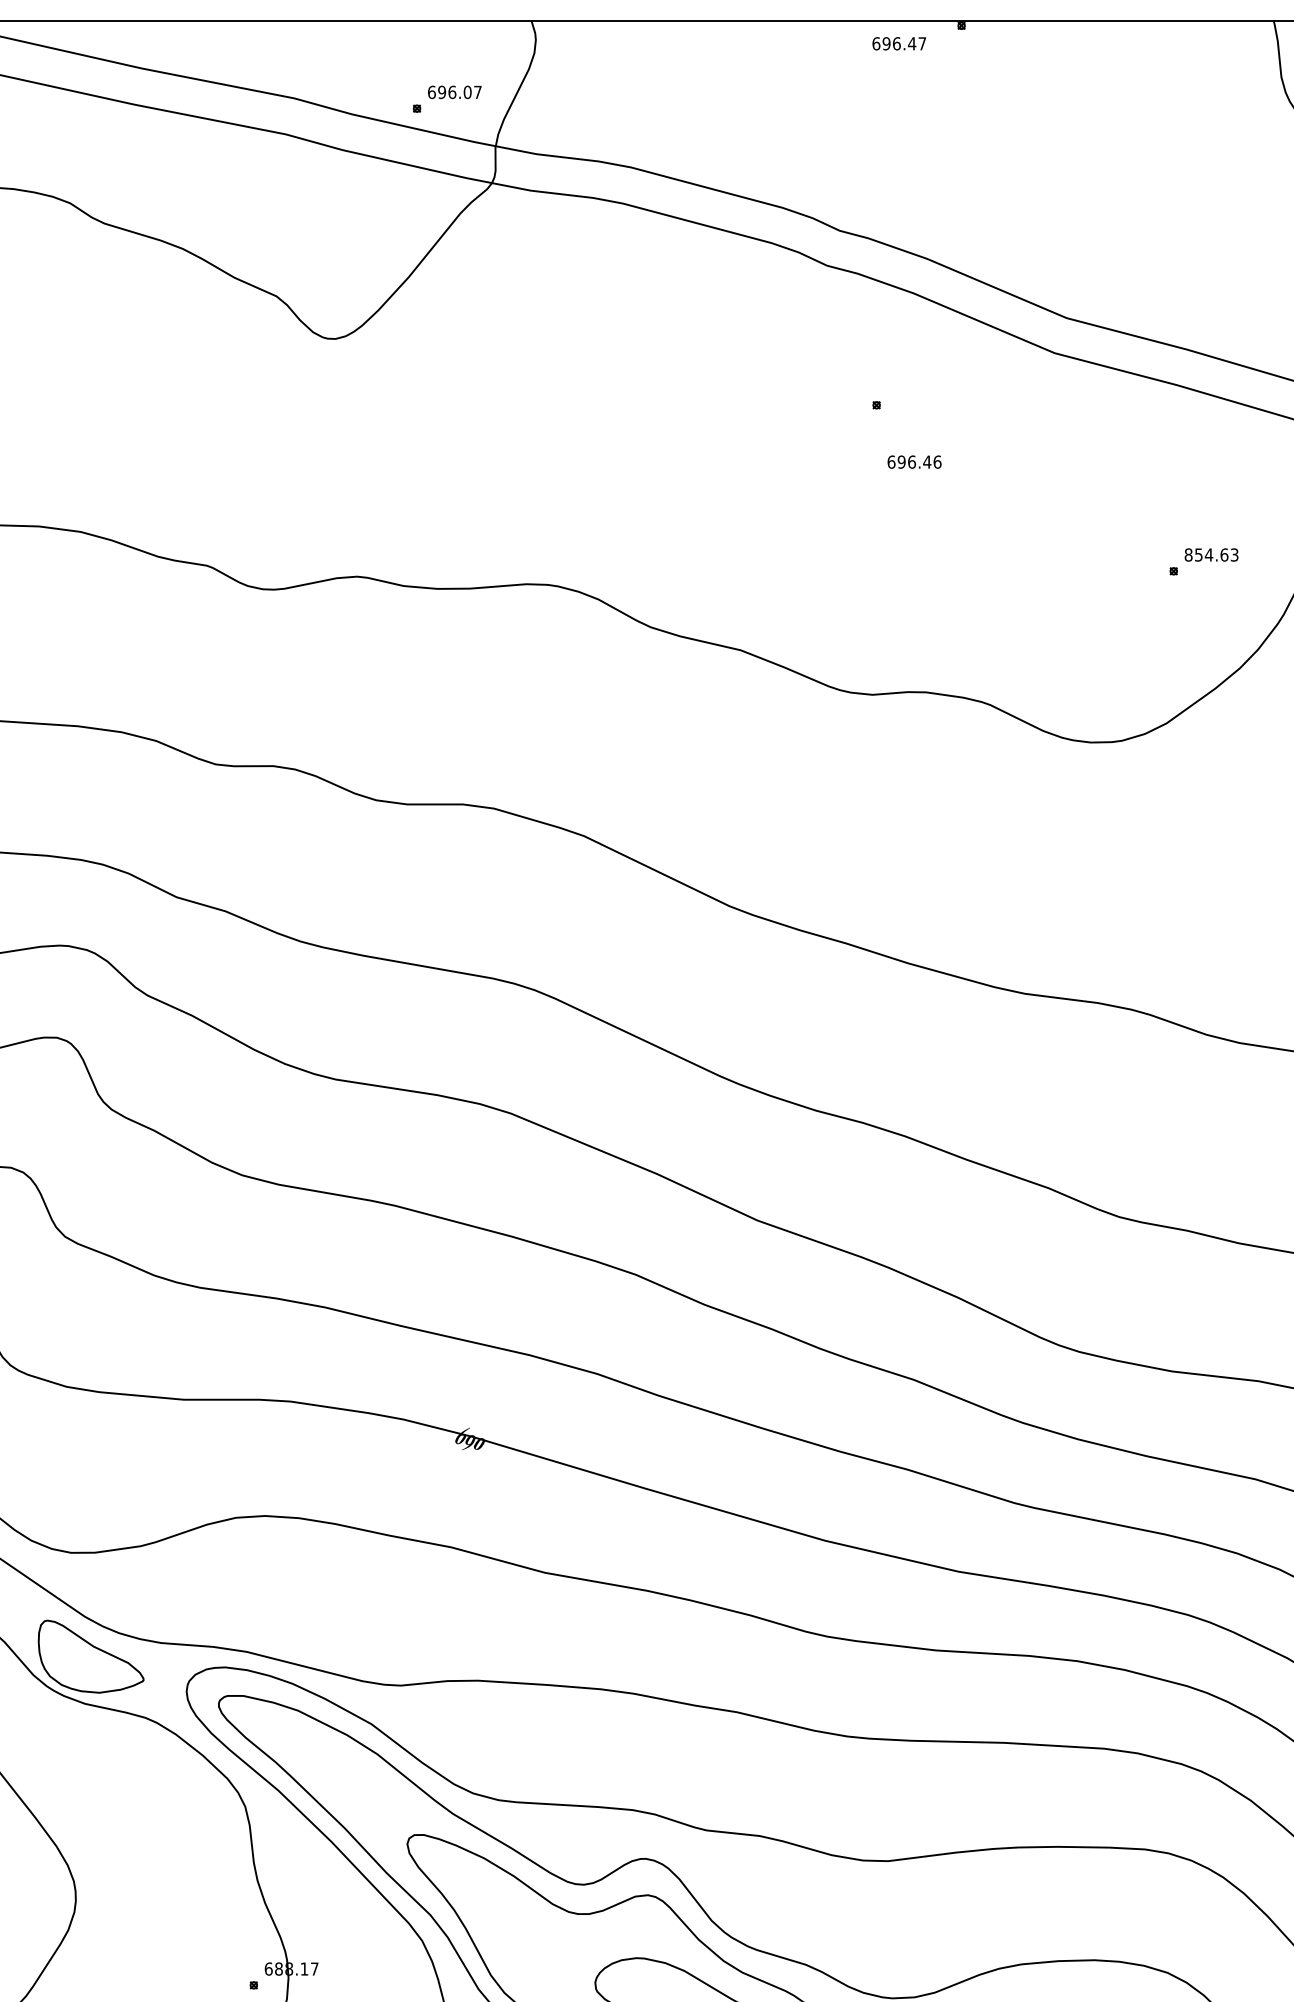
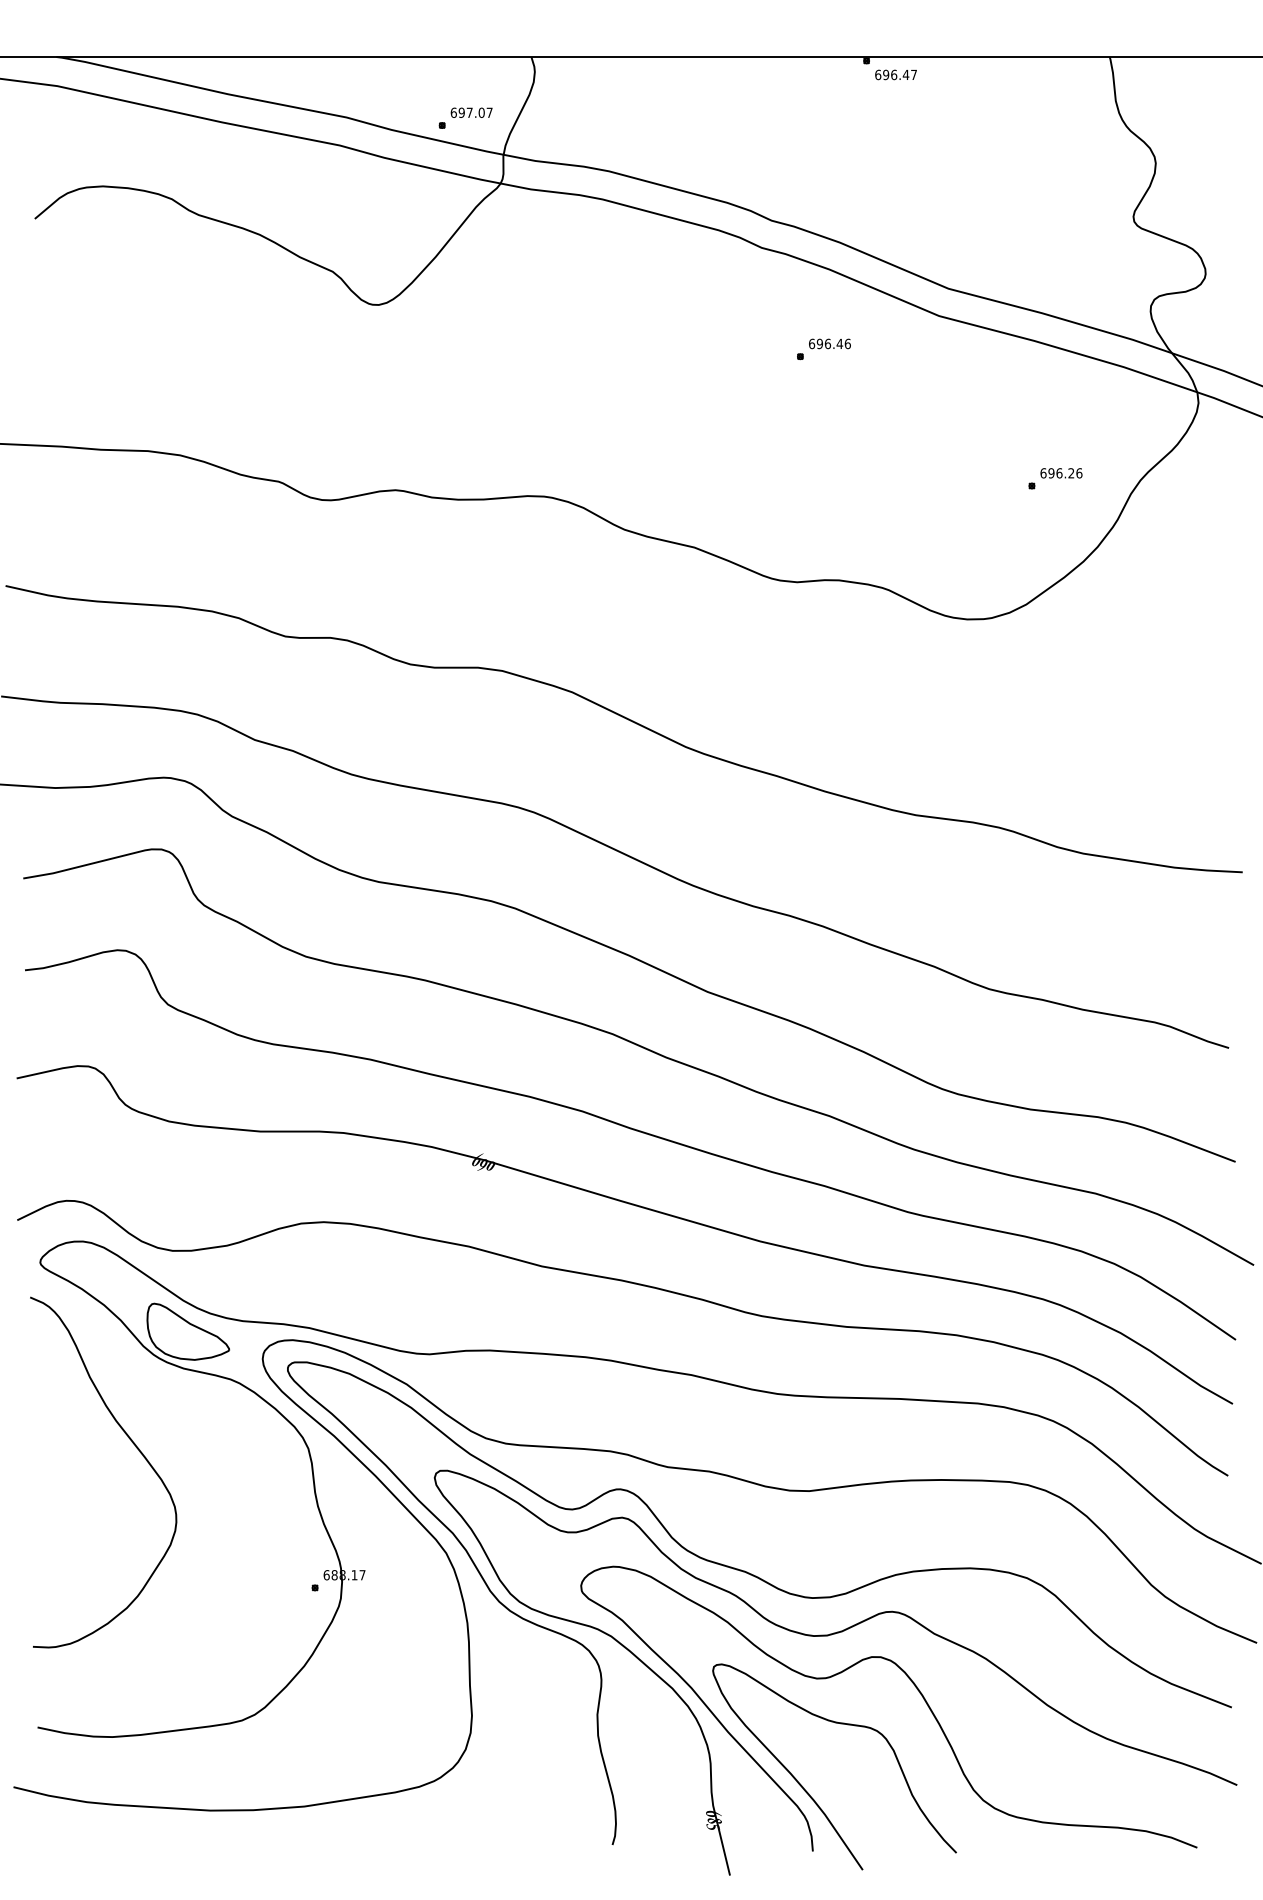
text: (898, 43) -> (895, 74), moved
text: (452, 91) -> (469, 112), 696.07 -> 697.07
text: (913, 461) -> (829, 343), moved
text: (1211, 555) -> (1061, 473), 854.63 -> 696.26

